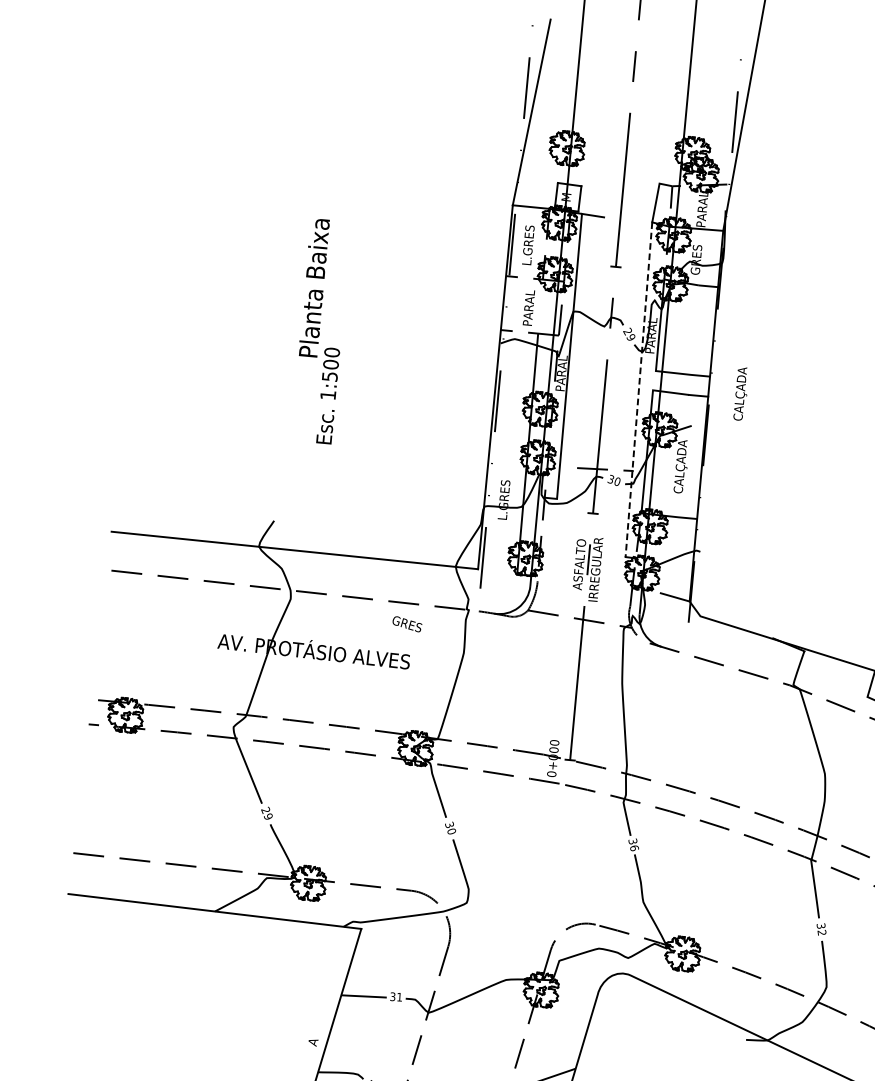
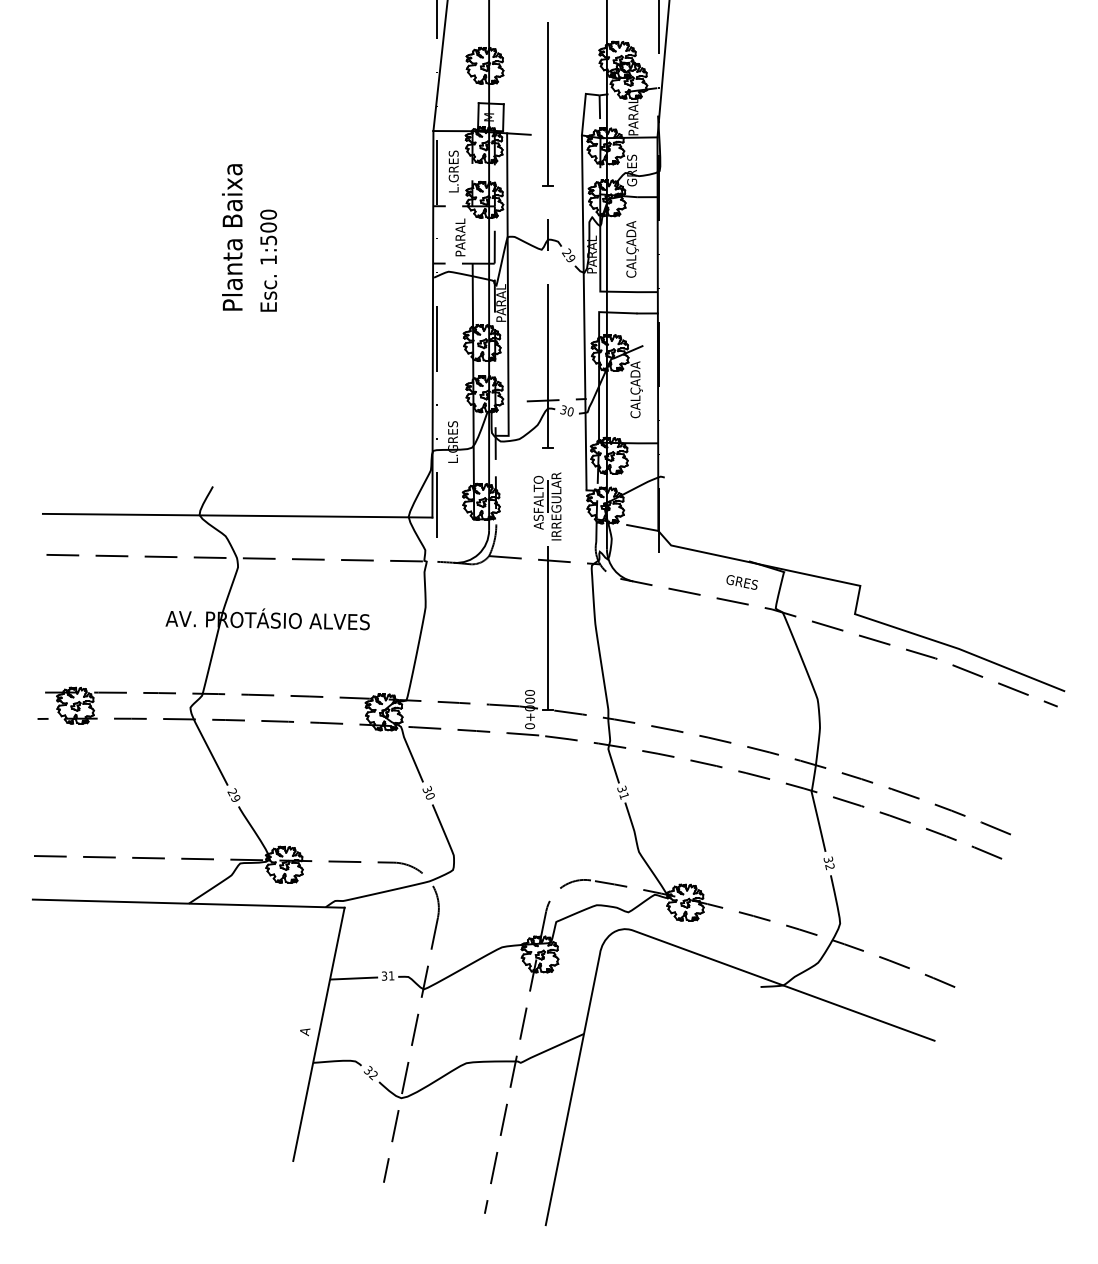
line: (639, 389) -> (584, 312), dashed -> solid
text: (741, 394) -> (632, 249), moved
text: (328, 395) -> (268, 260), moved
text: (406, 624) -> (741, 582), moved
text: (634, 847) -> (624, 795), 36 -> 31

